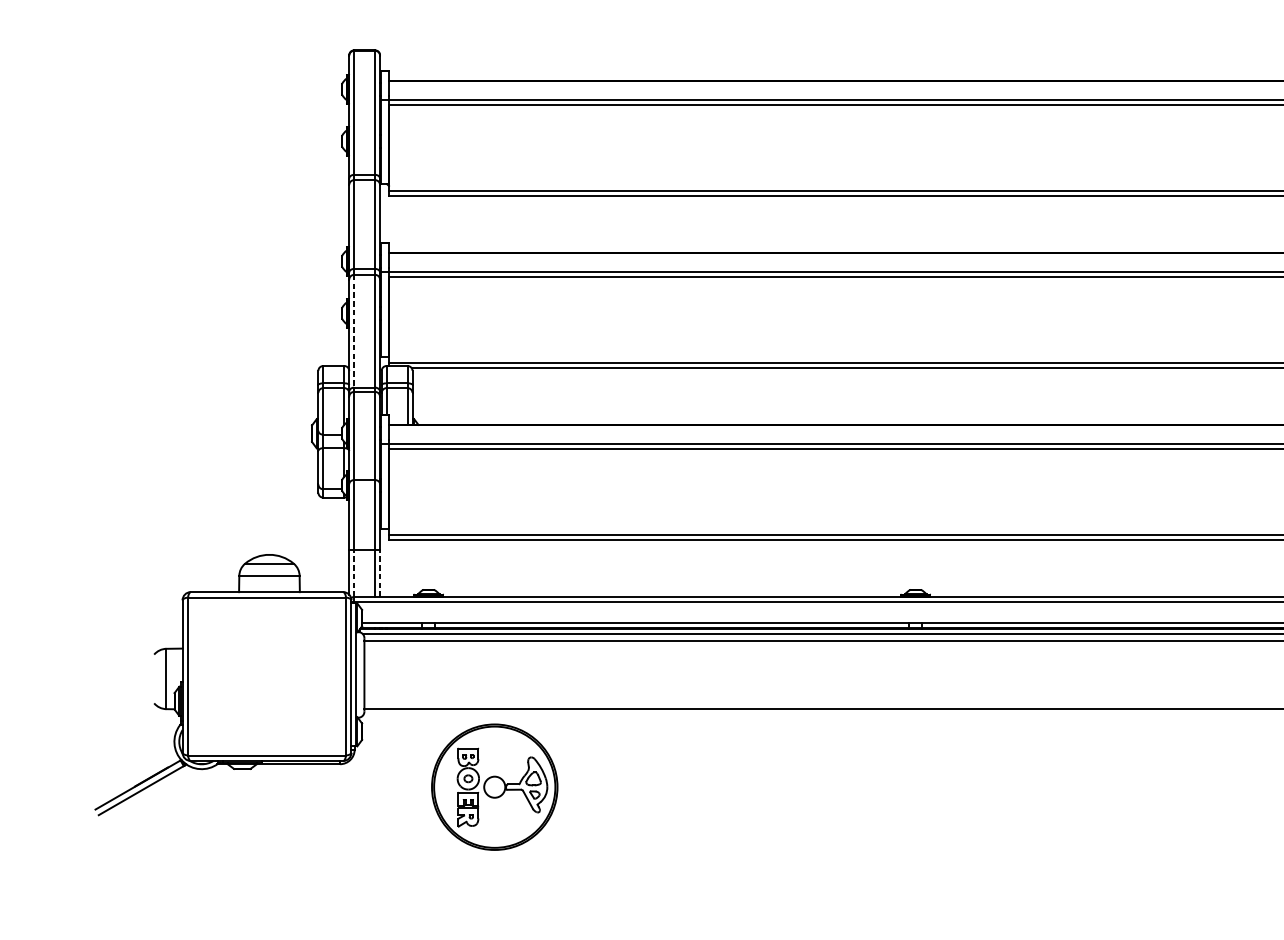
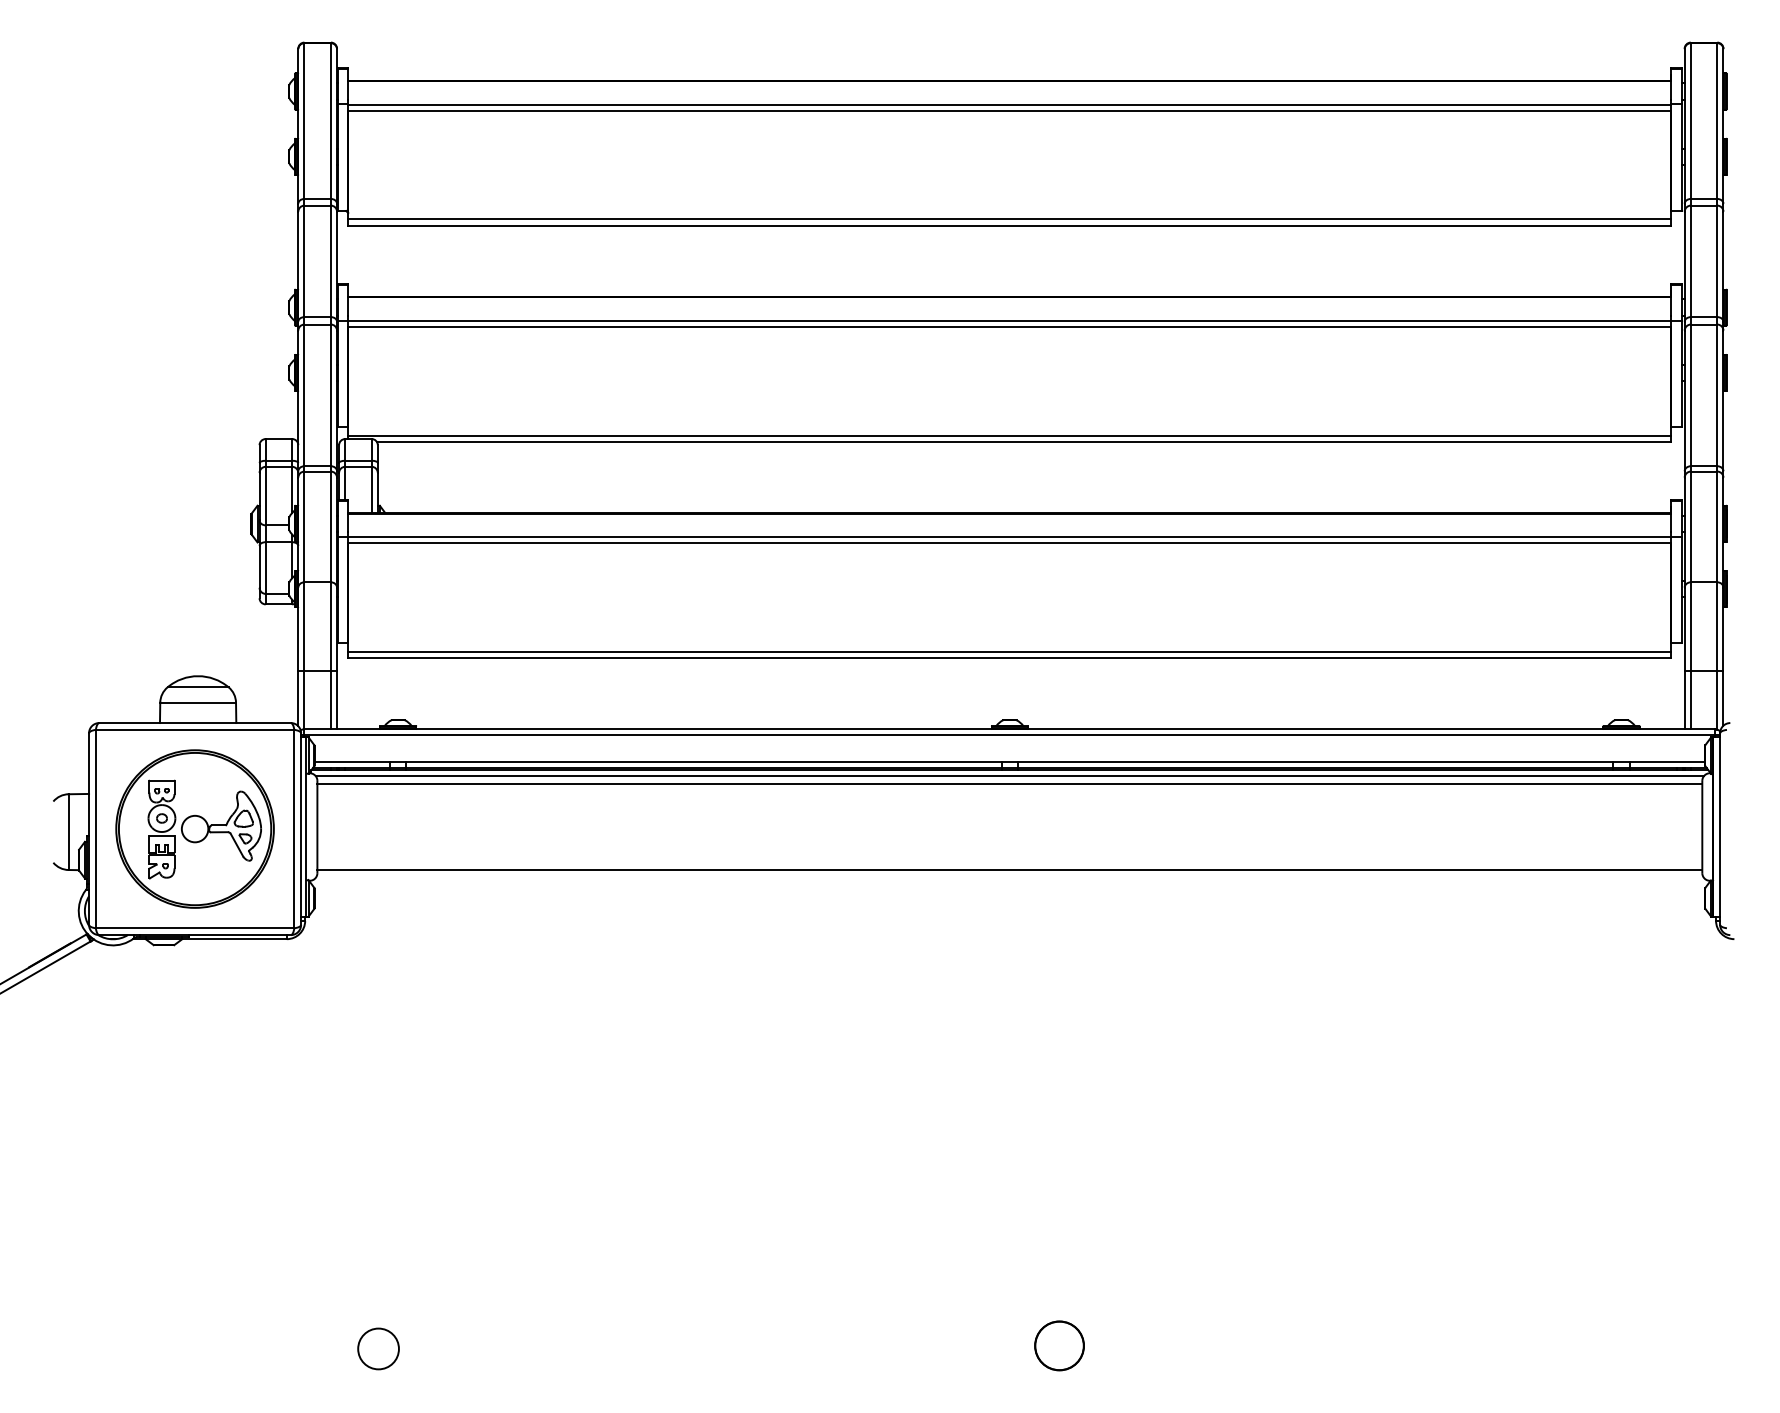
line: (354, 331) -> (304, 395), dashed -> solid
line: (354, 573) -> (304, 699), dashed -> solid
line: (380, 573) -> (337, 699), dashed -> solid
part: (494, 786) -> (194, 828), moved

